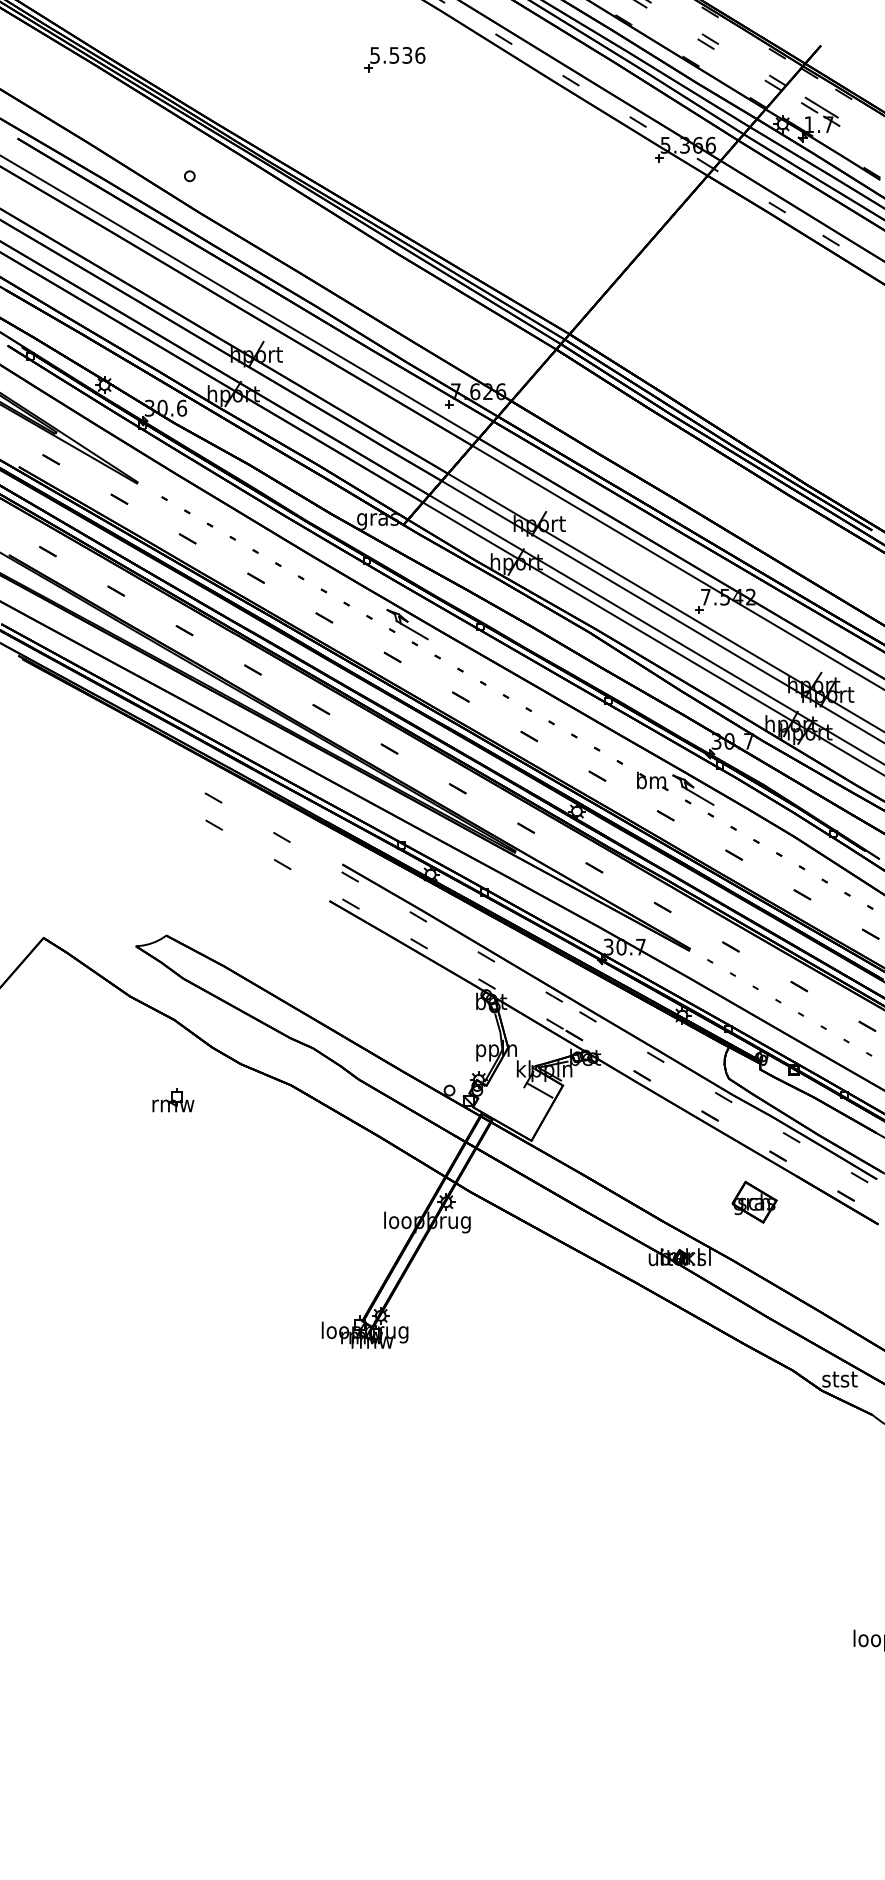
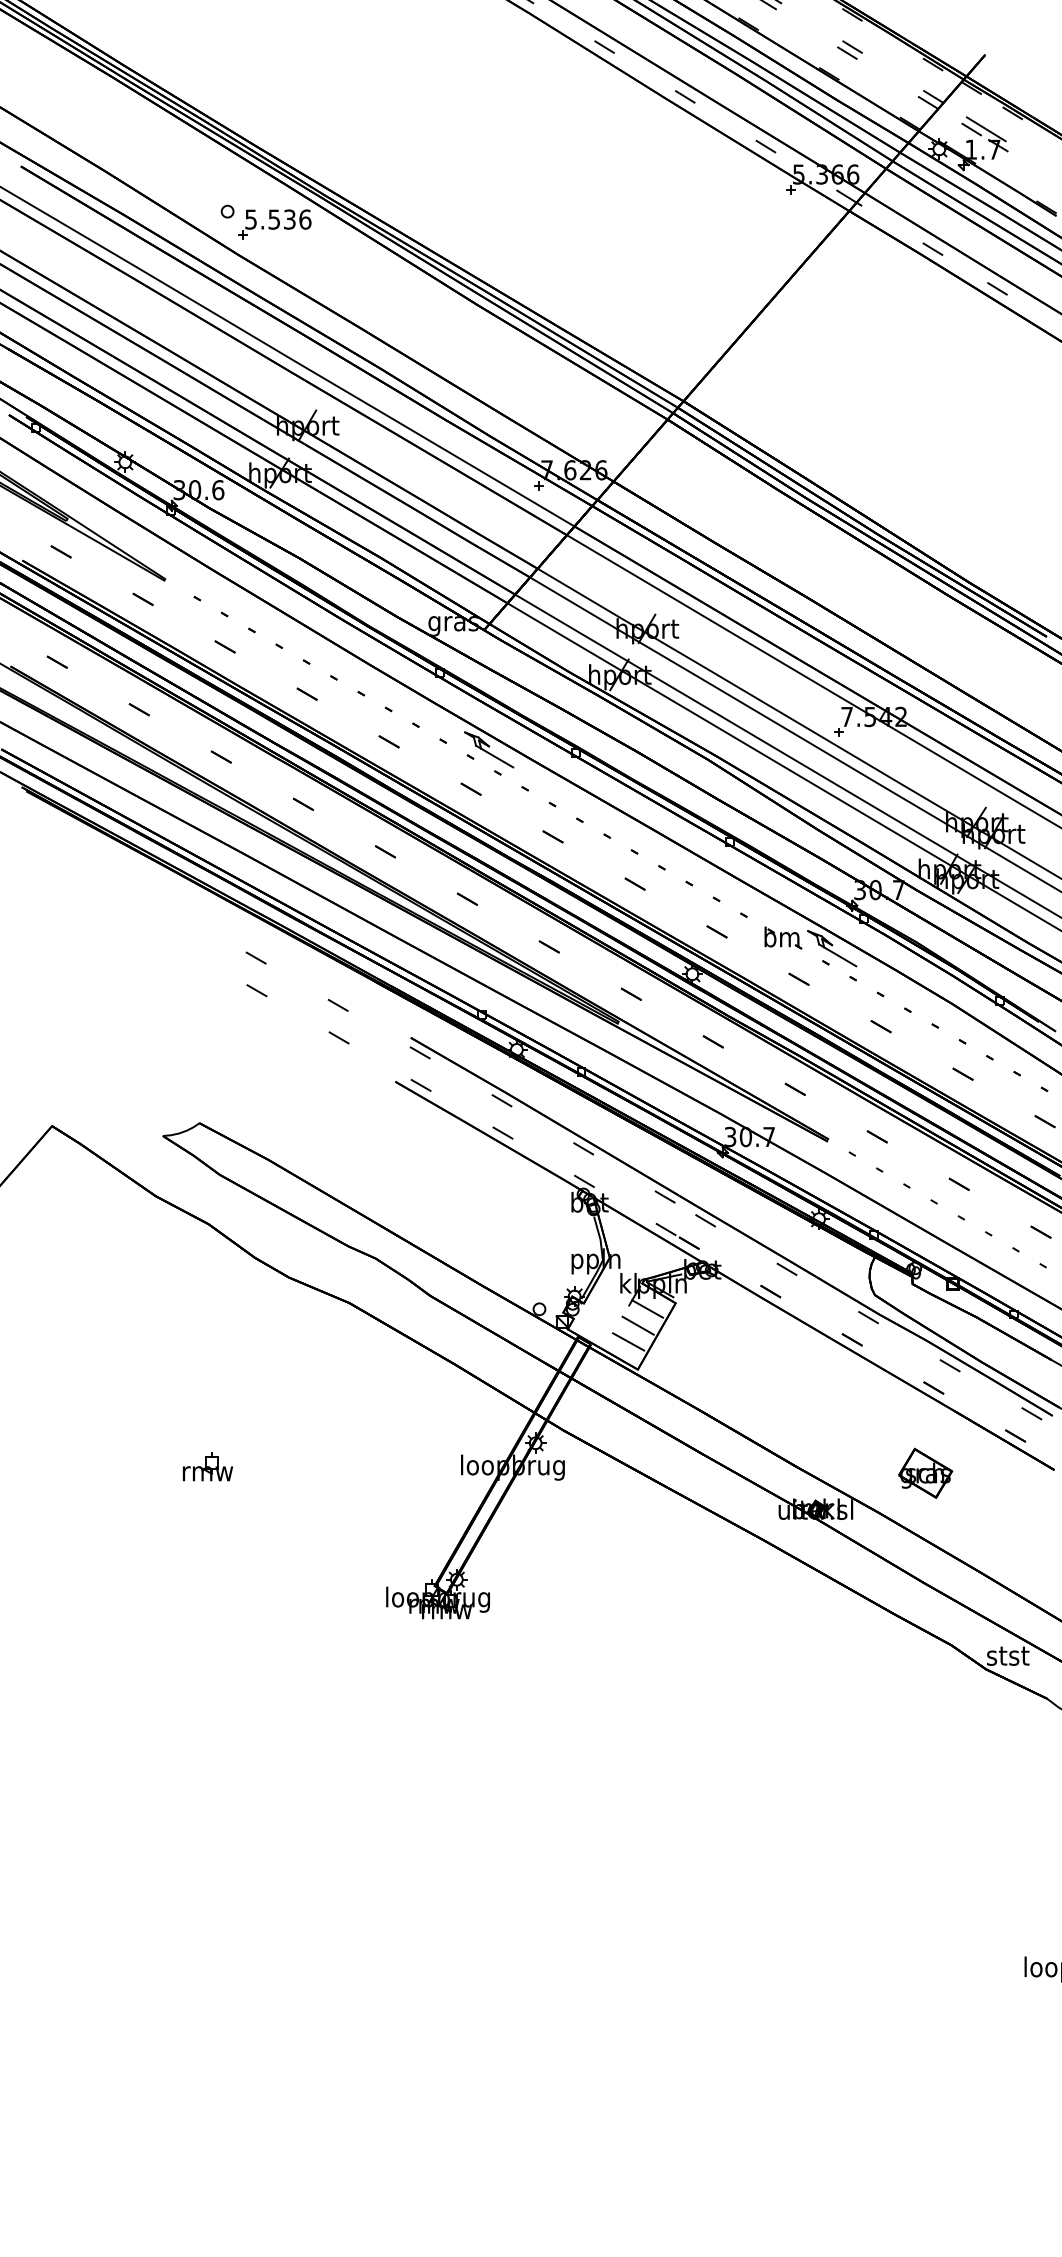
part: (394, 59) -> (274, 224), moved
part: (173, 1099) -> (208, 1466), moved
line: (531, 1104) -> (637, 1325), added
line: (523, 1117) -> (628, 1341), added
part: (754, 1201) -> (925, 1472), moved

